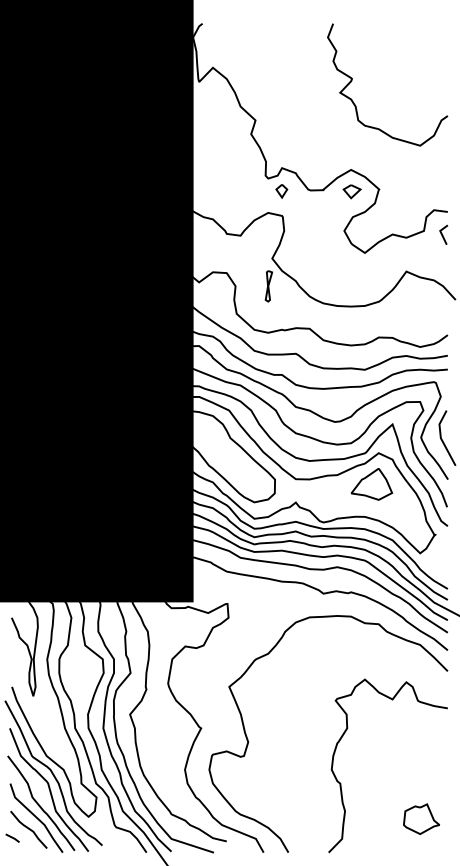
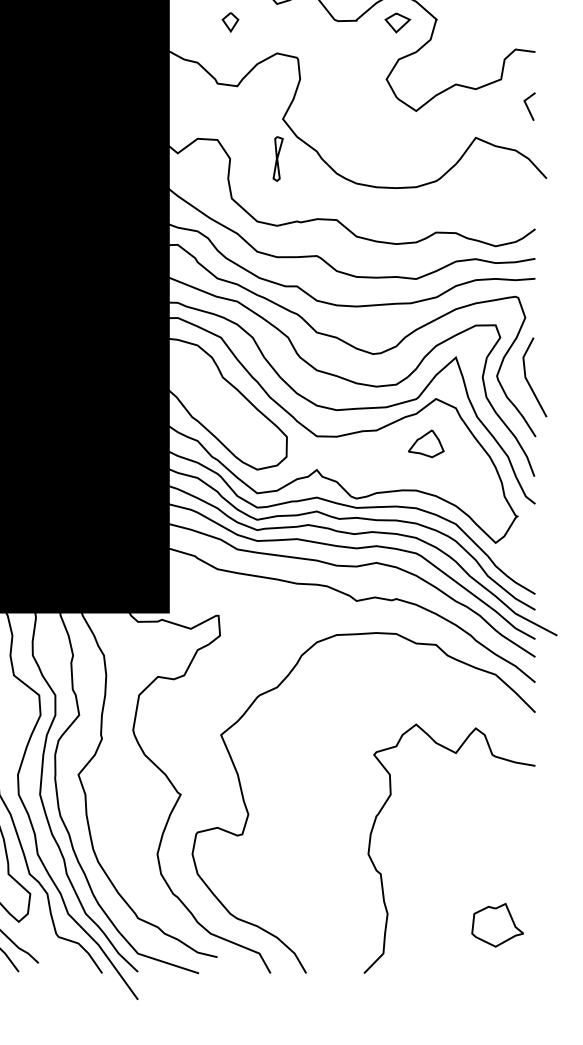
part: (281, 191) -> (230, 22), moved
line: (442, 234) -> (527, 106), moved
part: (371, 484) -> (425, 443), size x0.6

